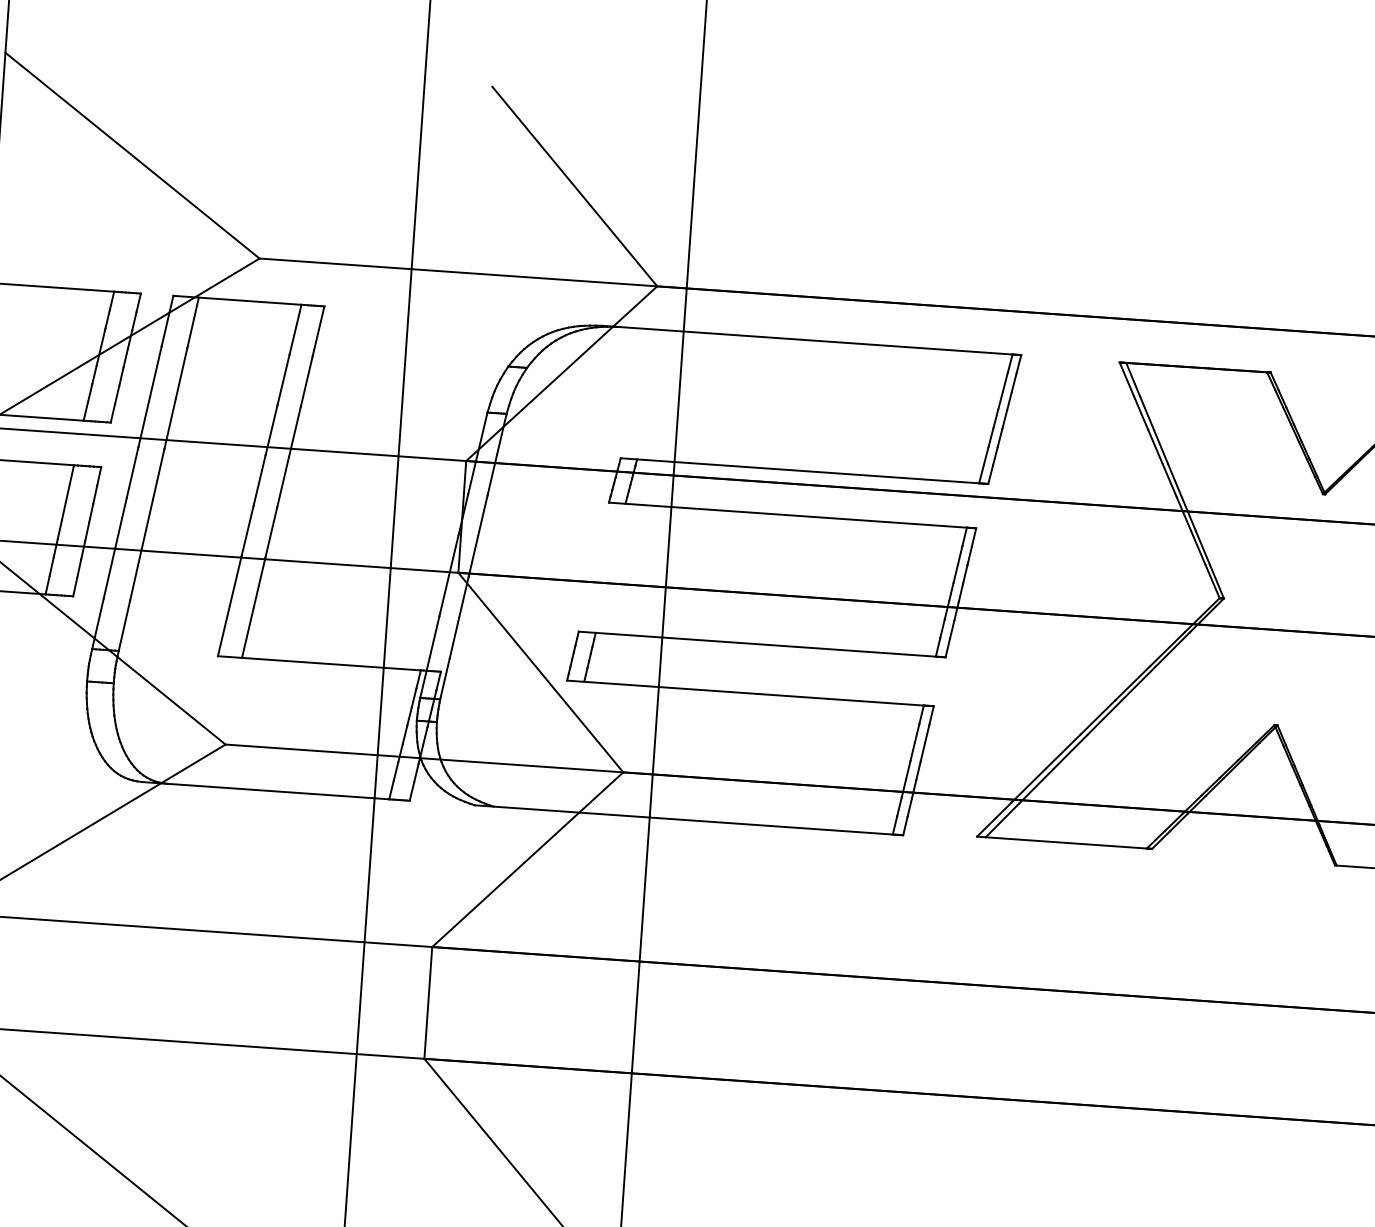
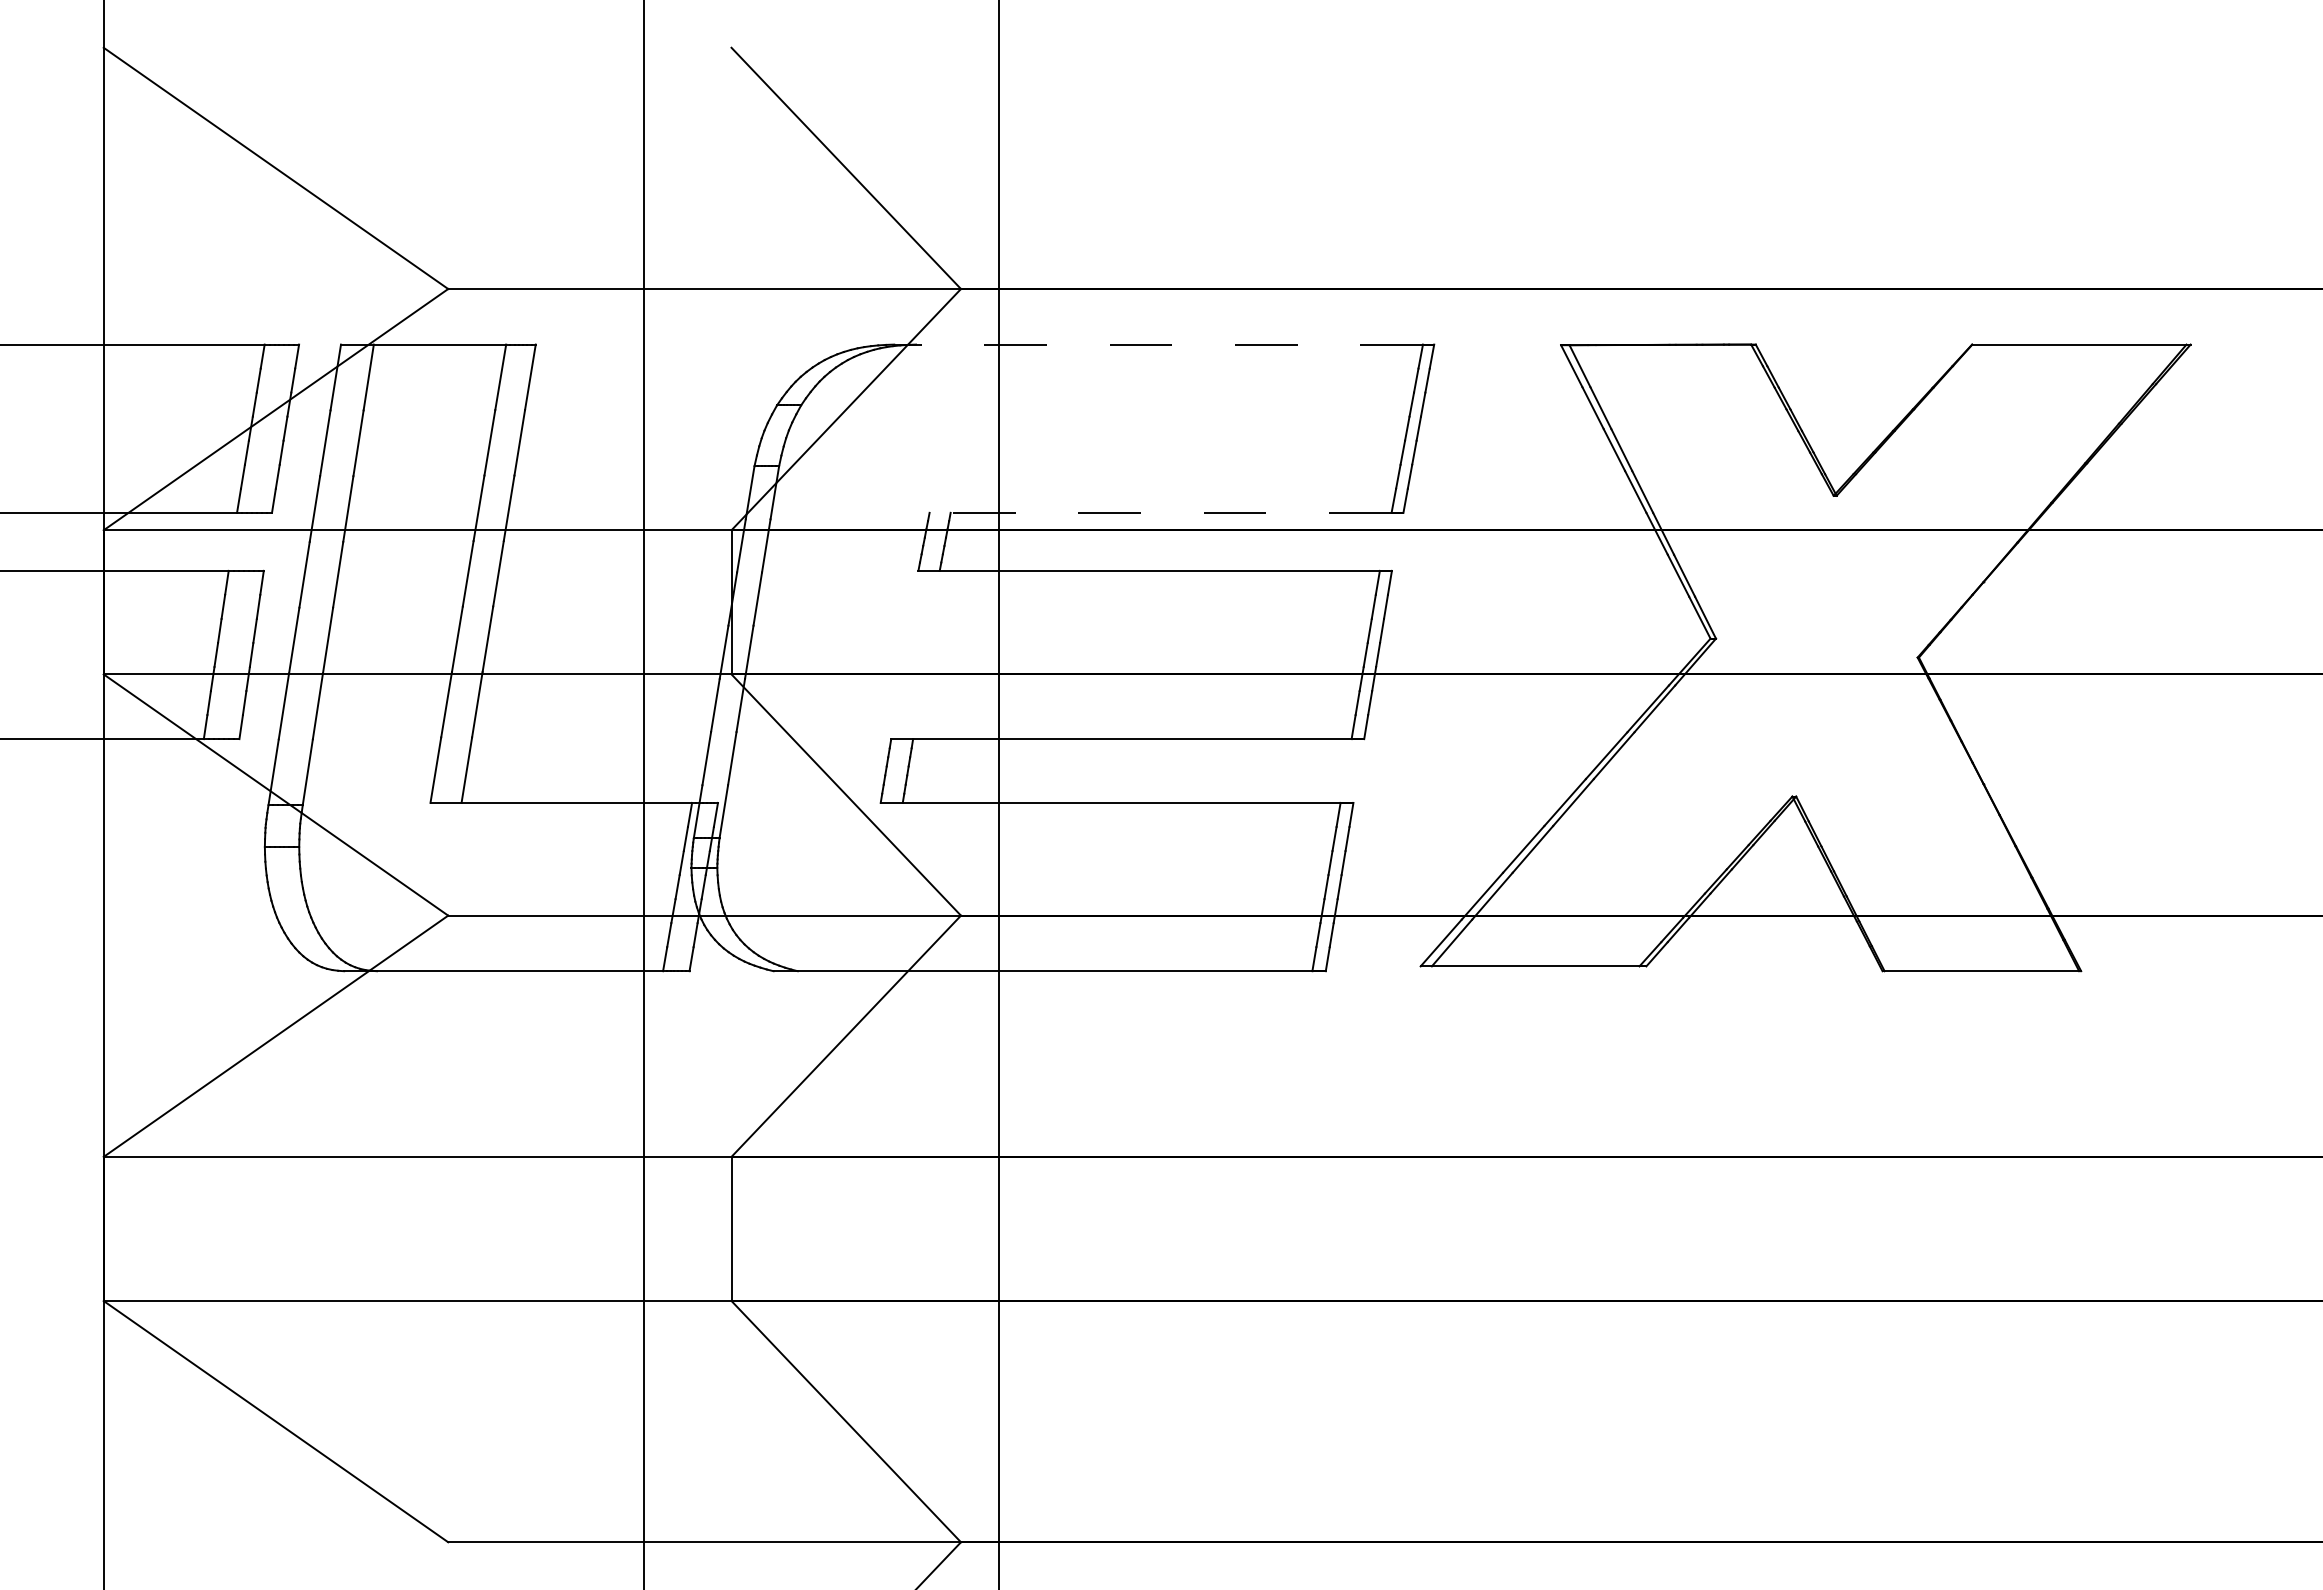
line: (807, 340) -> (1158, 344), solid -> dashed
line: (799, 470) -> (1160, 512), solid -> dashed

